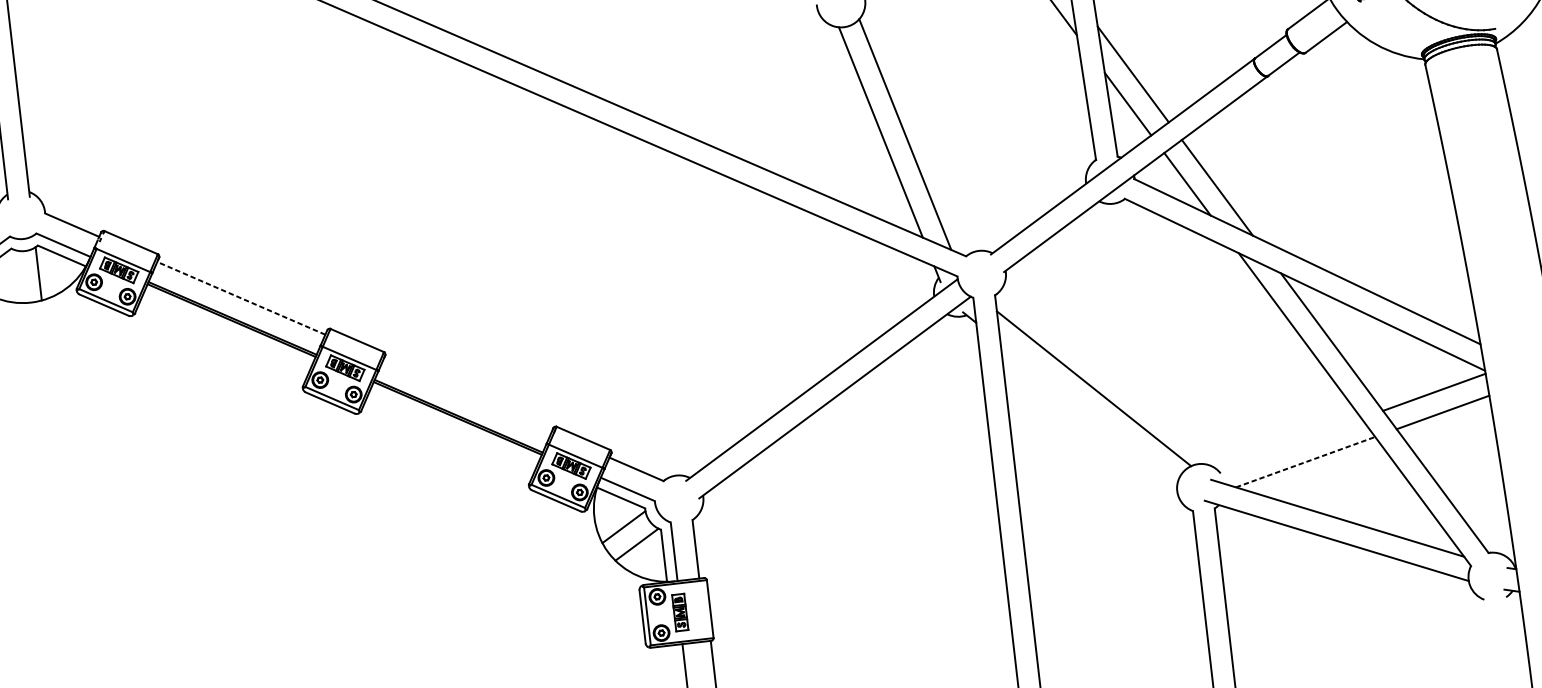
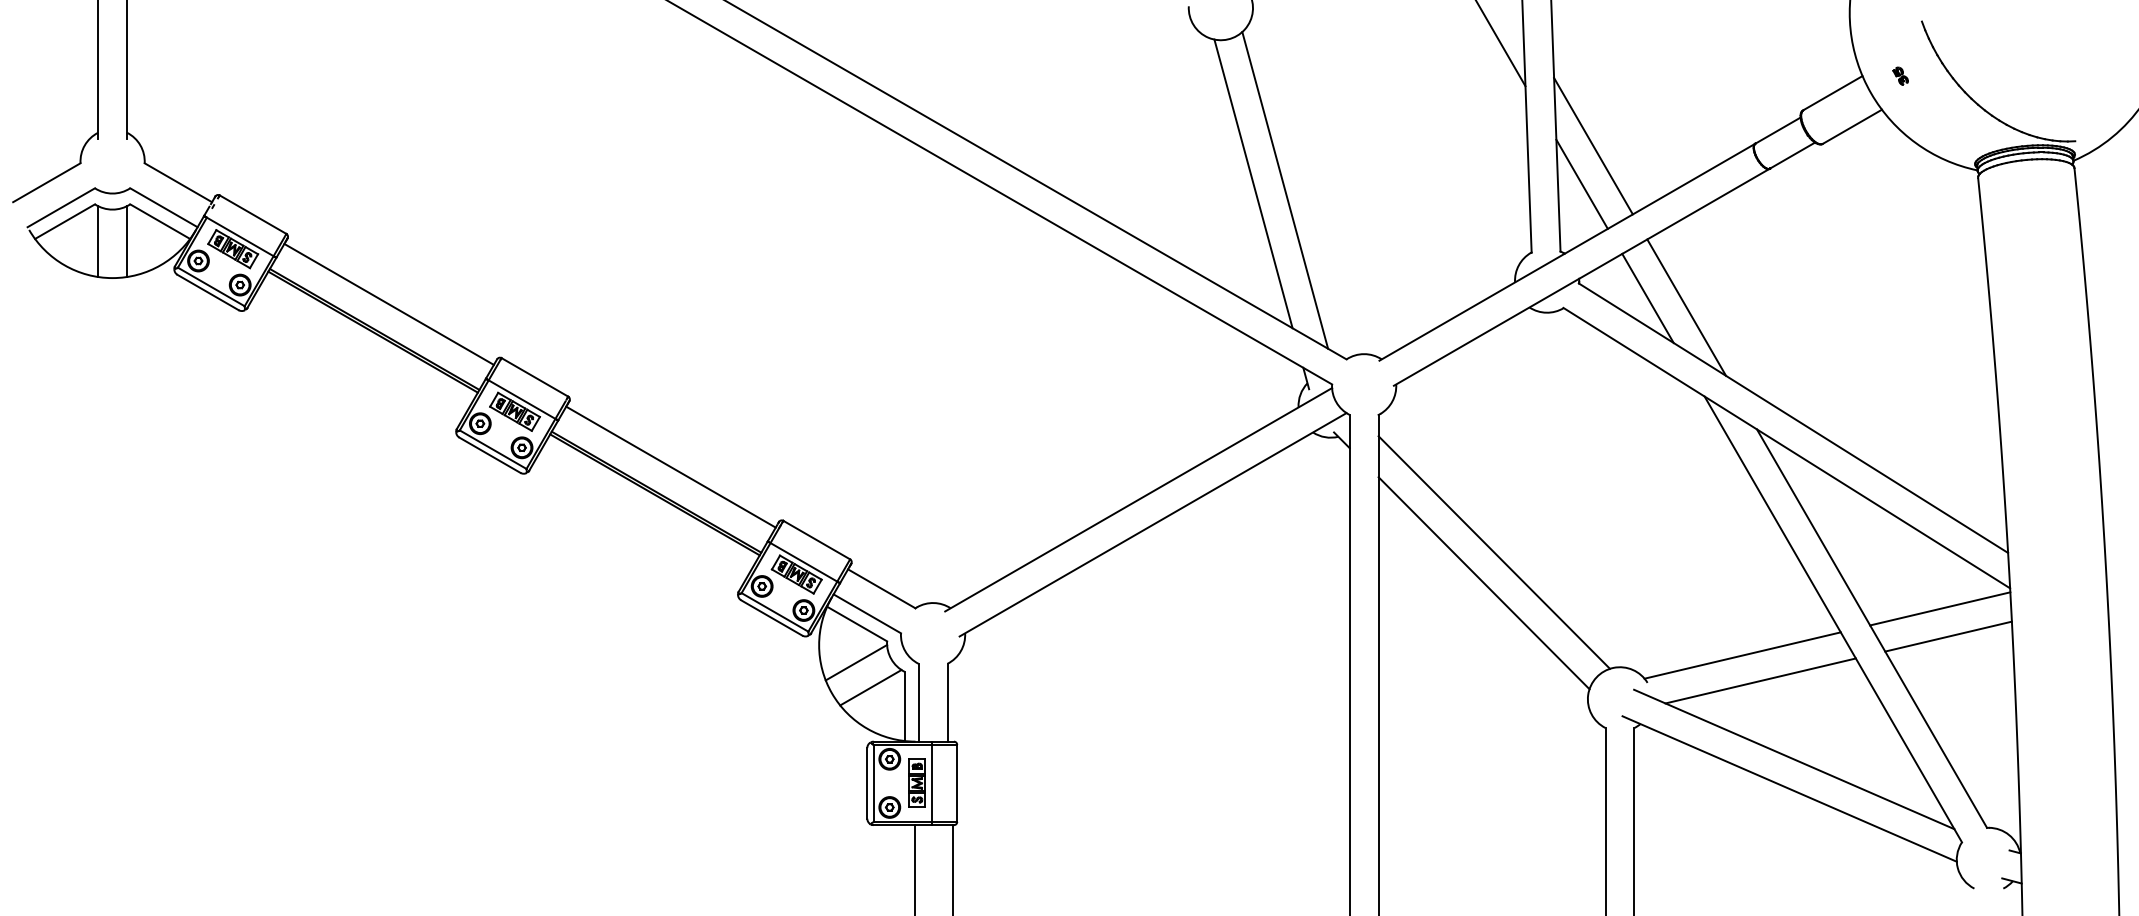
line: (17, 276) -> (98, 241), added
line: (241, 298) -> (389, 304), dashed -> solid
line: (467, 395) -> (670, 466), added
line: (1088, 412) -> (1483, 583), added
line: (1289, 444) -> (1742, 655), added
line: (1305, 461) -> (1760, 680), dashed -> solid
line: (690, 611) -> (931, 783), added

